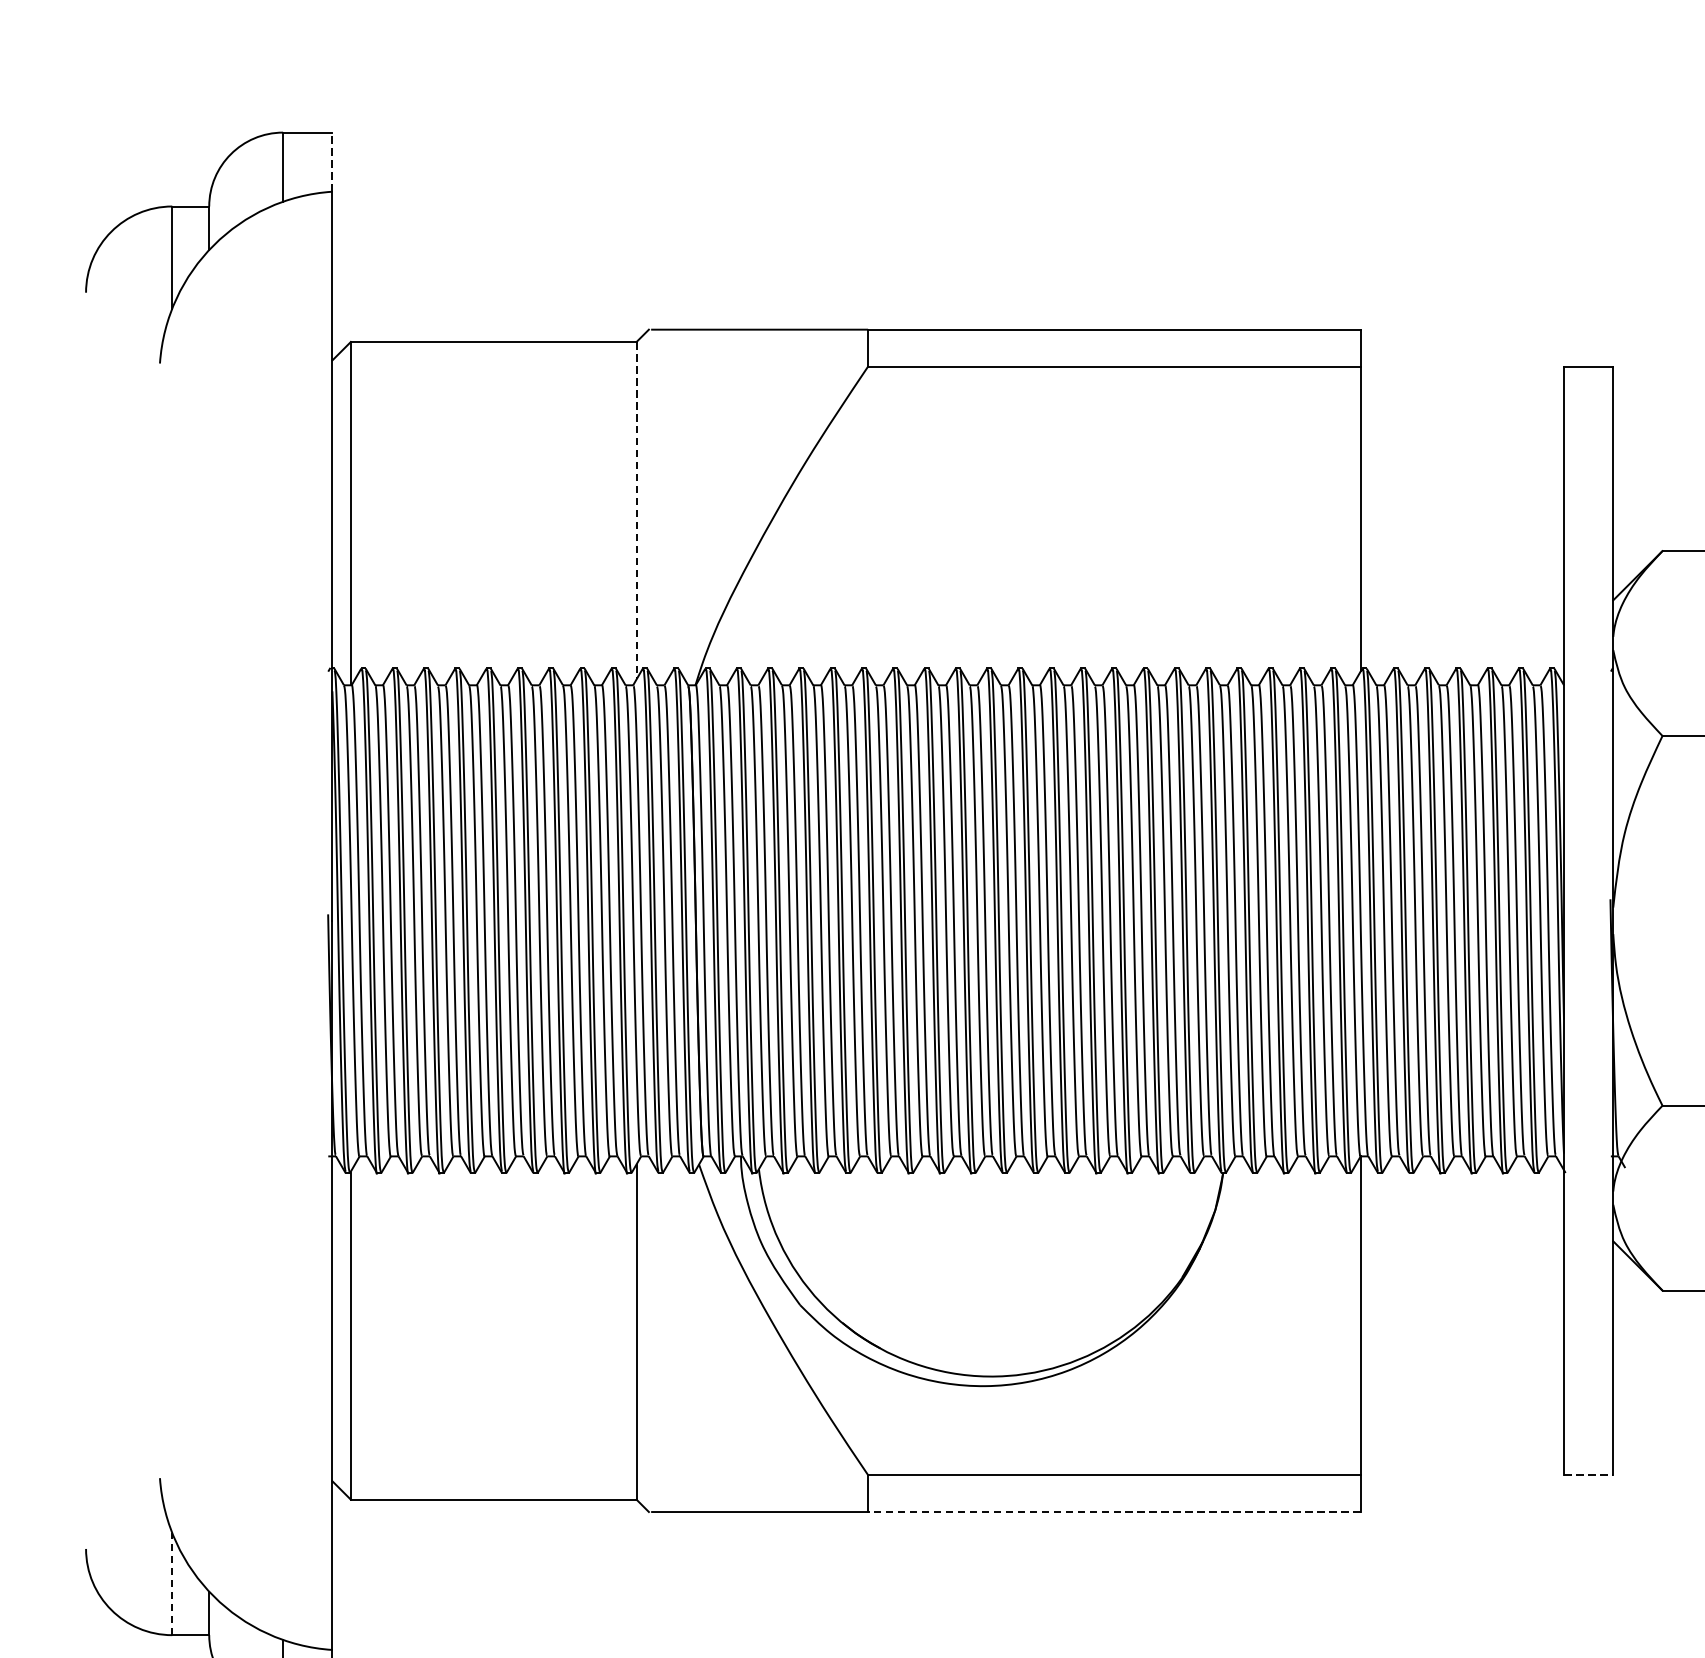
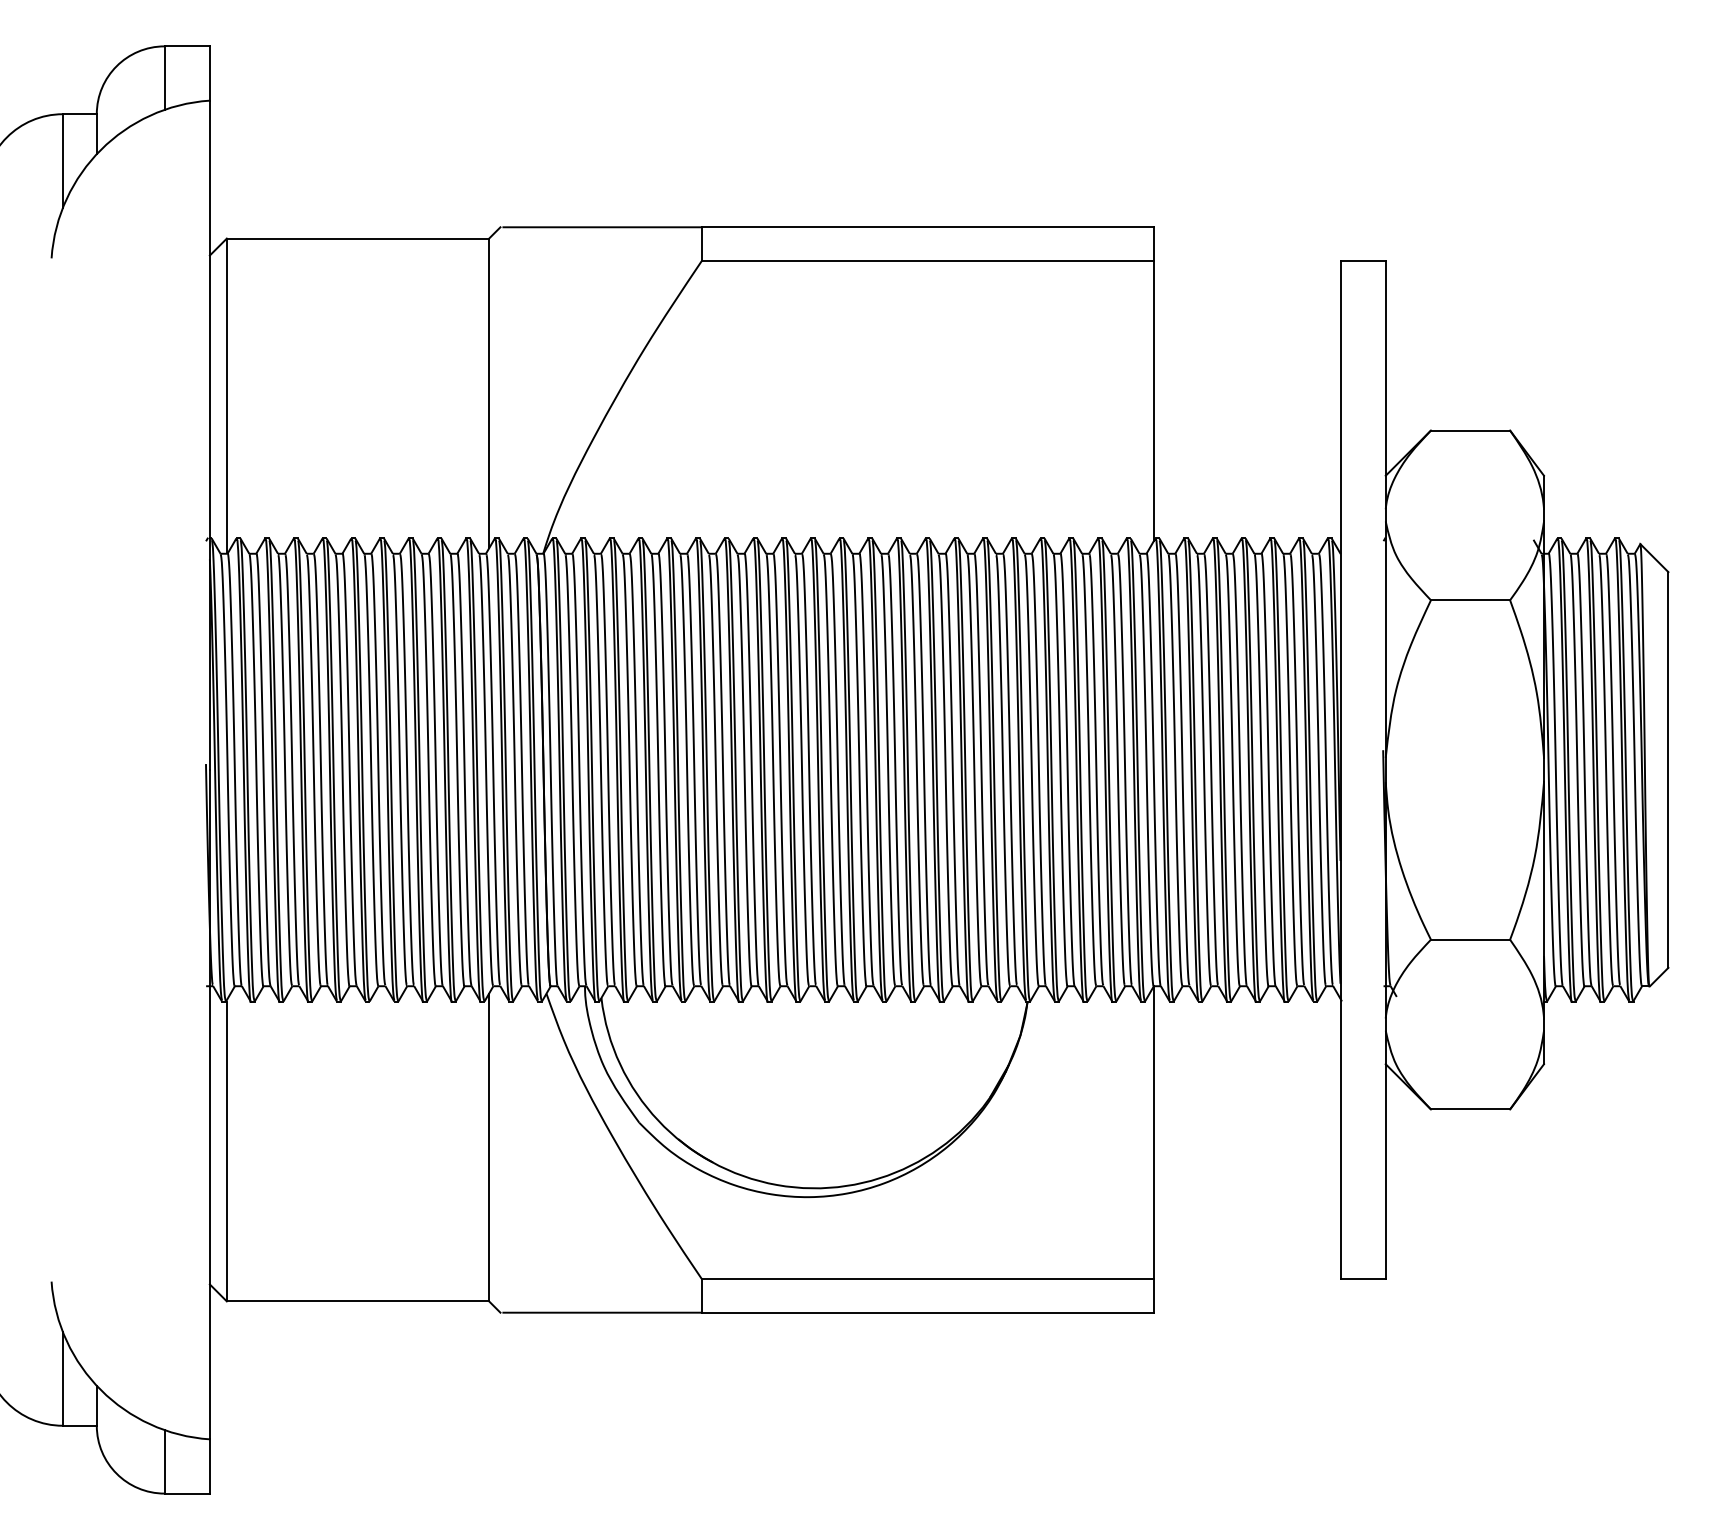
line: (331, 162) -> (209, 73), dashed -> solid
line: (636, 510) -> (489, 393), dashed -> solid
line: (1589, 1474) -> (1363, 1278), dashed -> solid
line: (1114, 1511) -> (927, 1312), dashed -> solid
line: (171, 1583) -> (62, 1378), dashed -> solid

